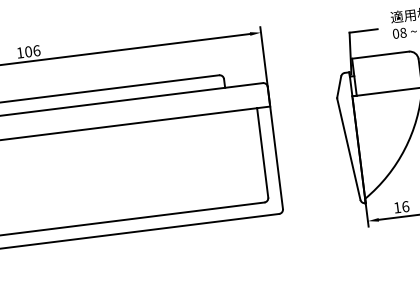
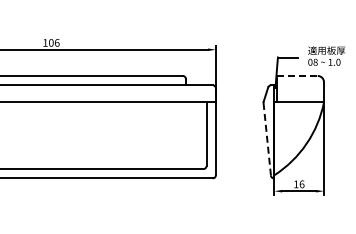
line: (381, 54) -> (298, 75), solid -> dashed
line: (349, 148) -> (267, 138), solid -> dashed

